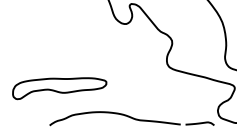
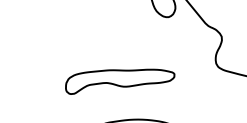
part: (59, 88) -> (119, 81), moved

